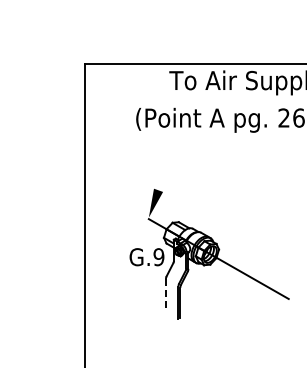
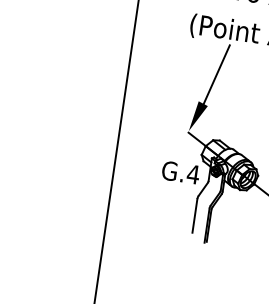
line: (166, 161) -> (216, 74), added
text: (158, 257) -> (192, 174), G.9 -> G.4
line: (165, 295) -> (194, 216), dashed -> solid

